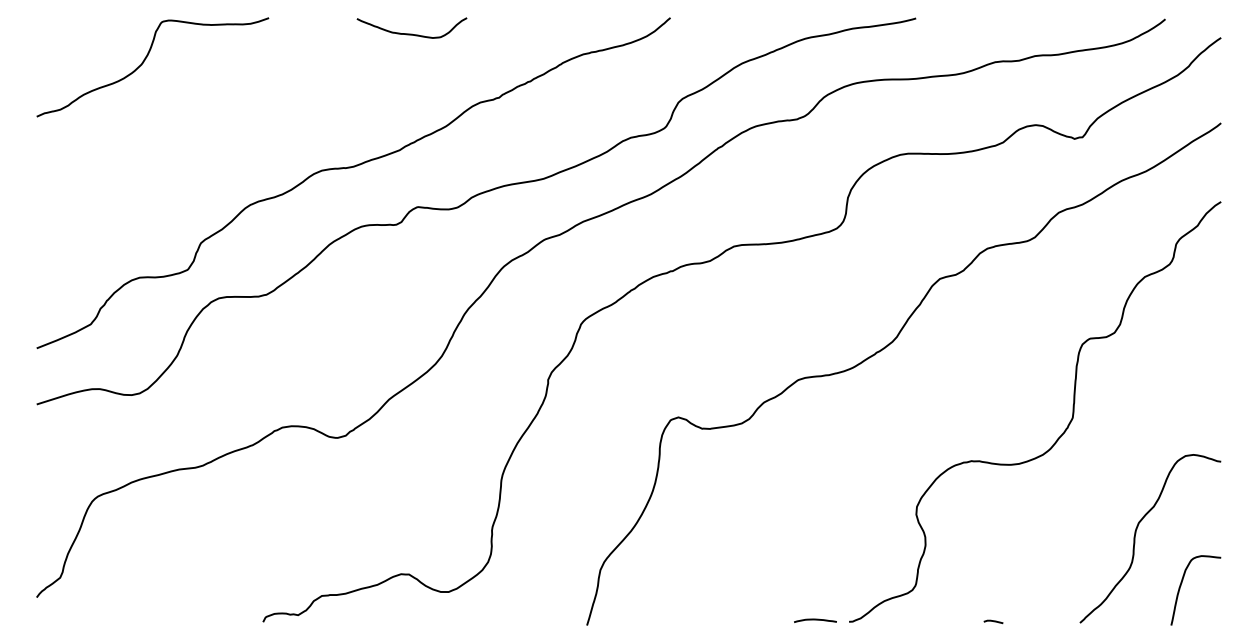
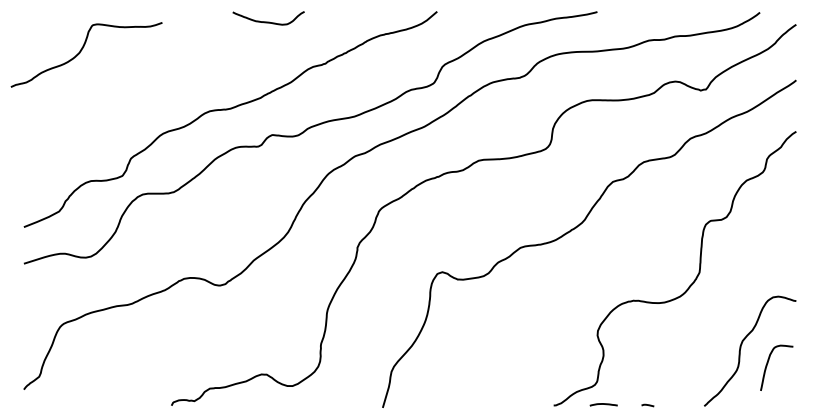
curve: (146, 60) -> (82, 50), moved
curve: (1183, 583) -> (768, 363), moved
curve: (815, 620) -> (603, 404), moved

